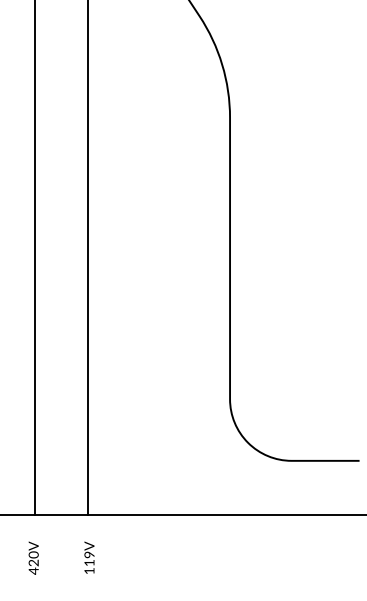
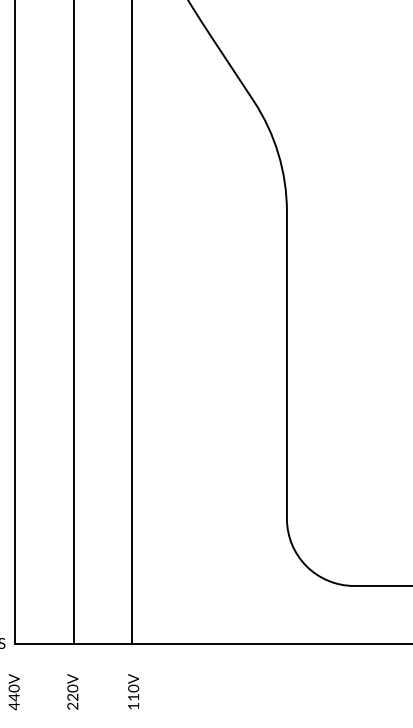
text: (90, 554) -> (134, 688), 119V -> 110V
text: (33, 571) -> (72, 706), 420V -> 220V

